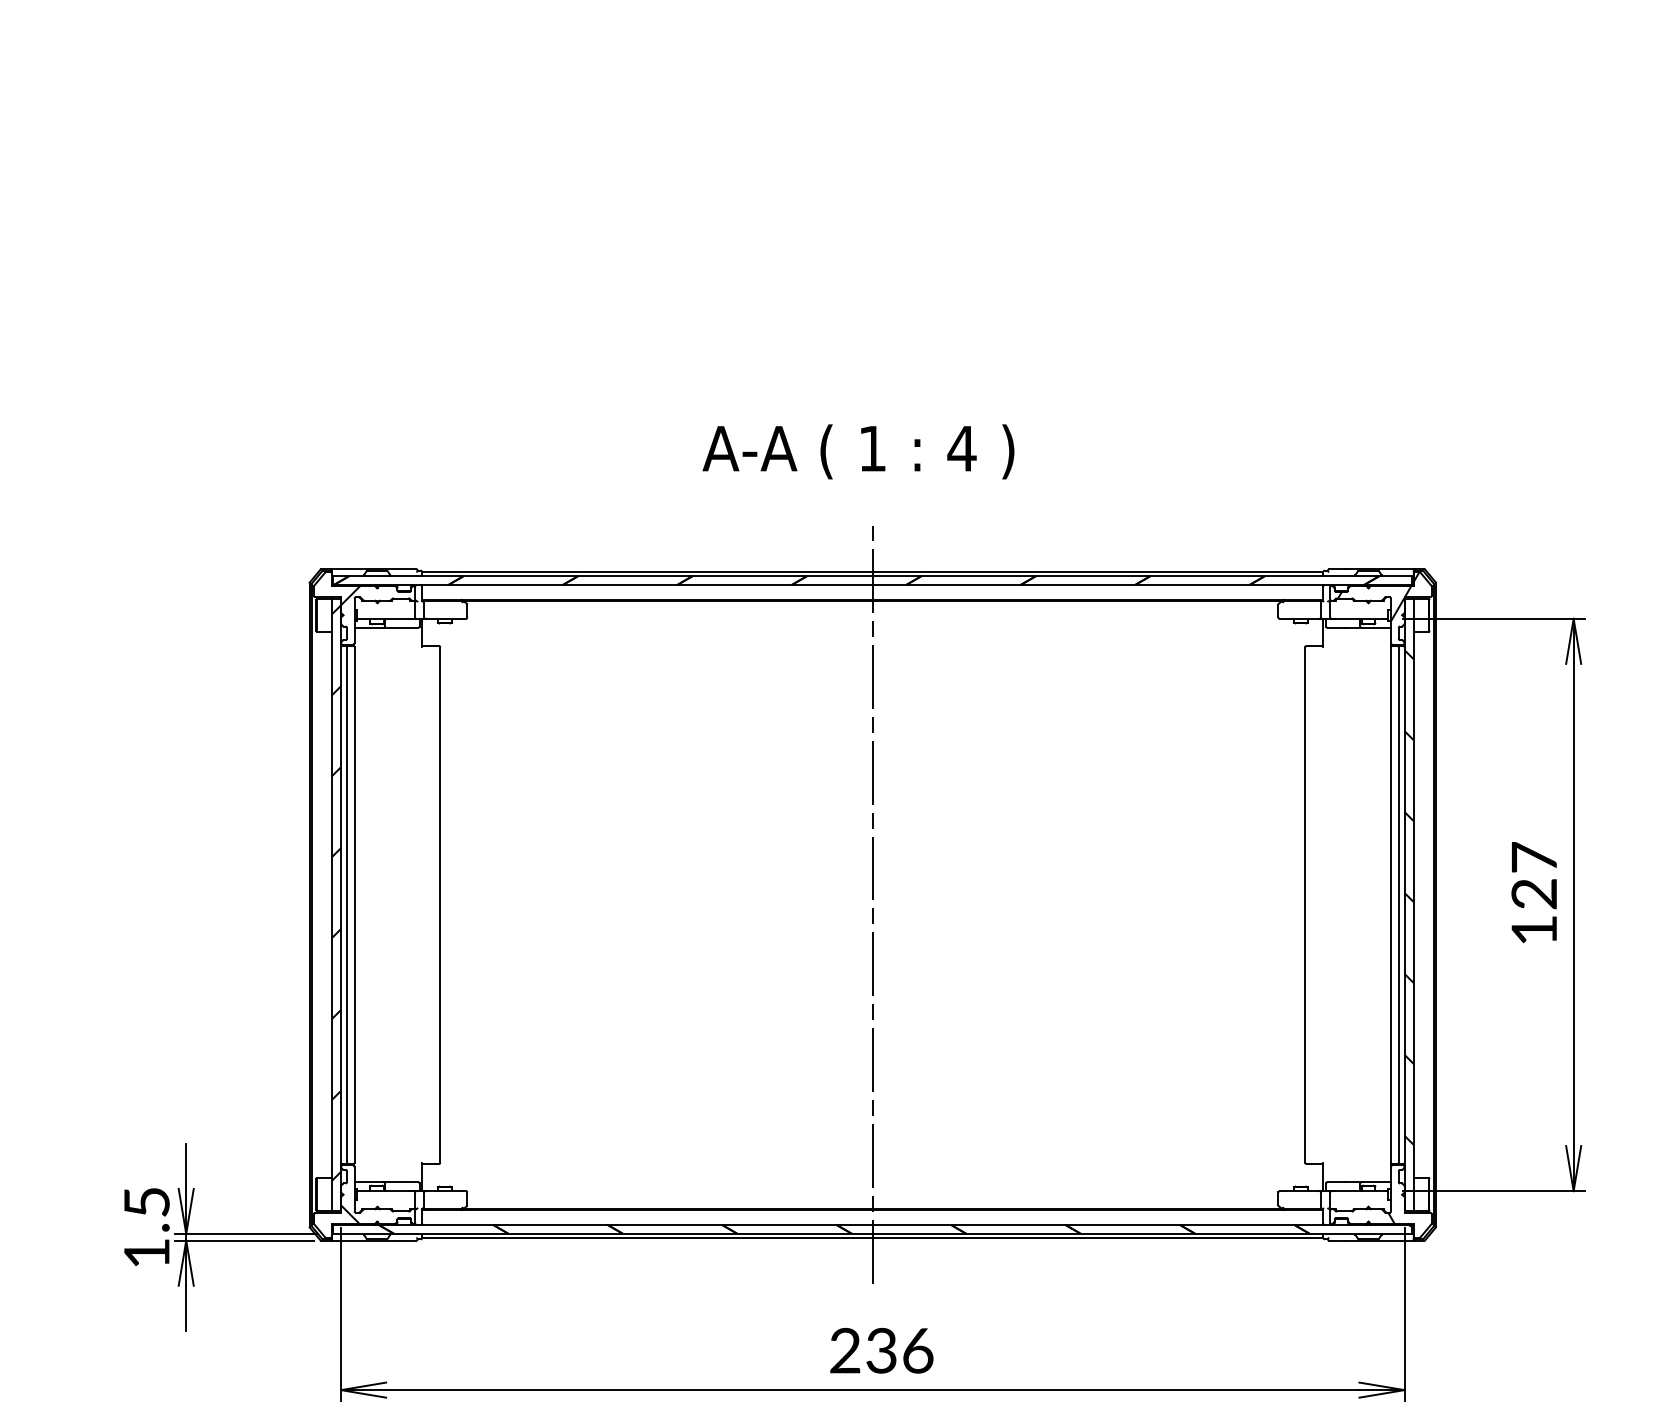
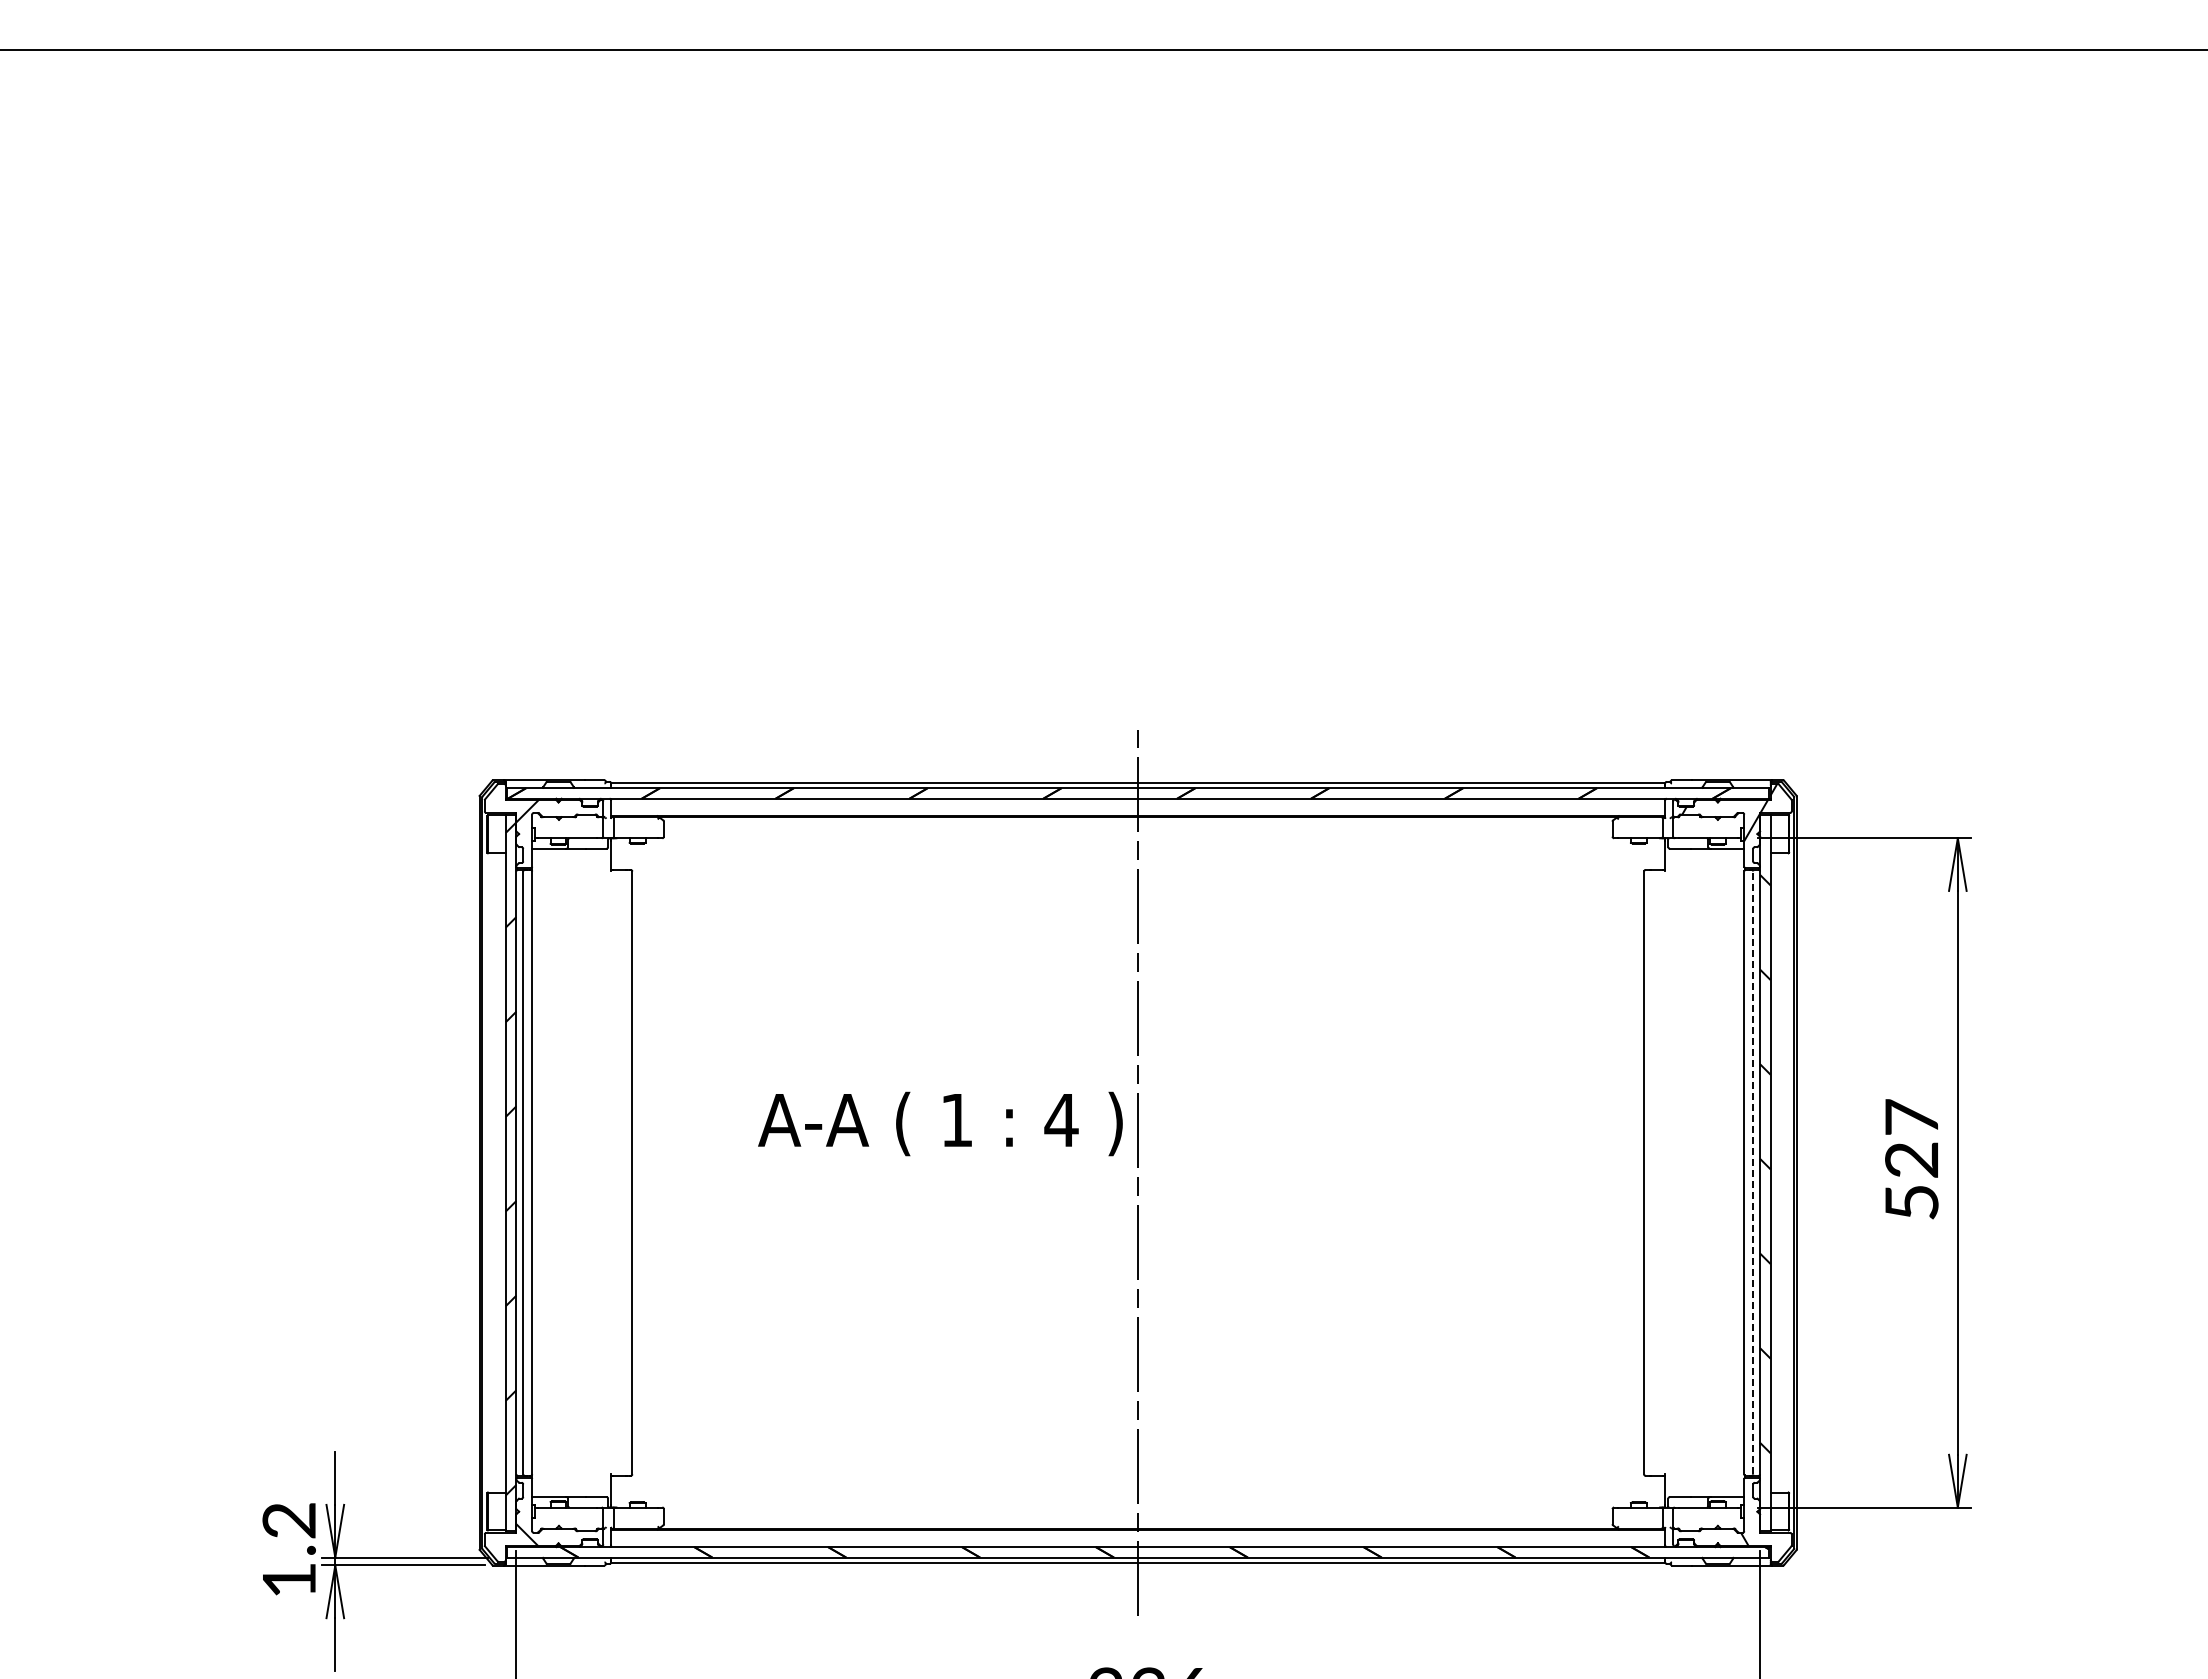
text: (858, 451) -> (940, 1123), moved
line: (1398, 904) -> (1753, 1172), solid -> dashed
text: (1534, 930) -> (1911, 1202), 127 -> 527
text: (147, 1202) -> (289, 1520), 1.5 -> 1.2

